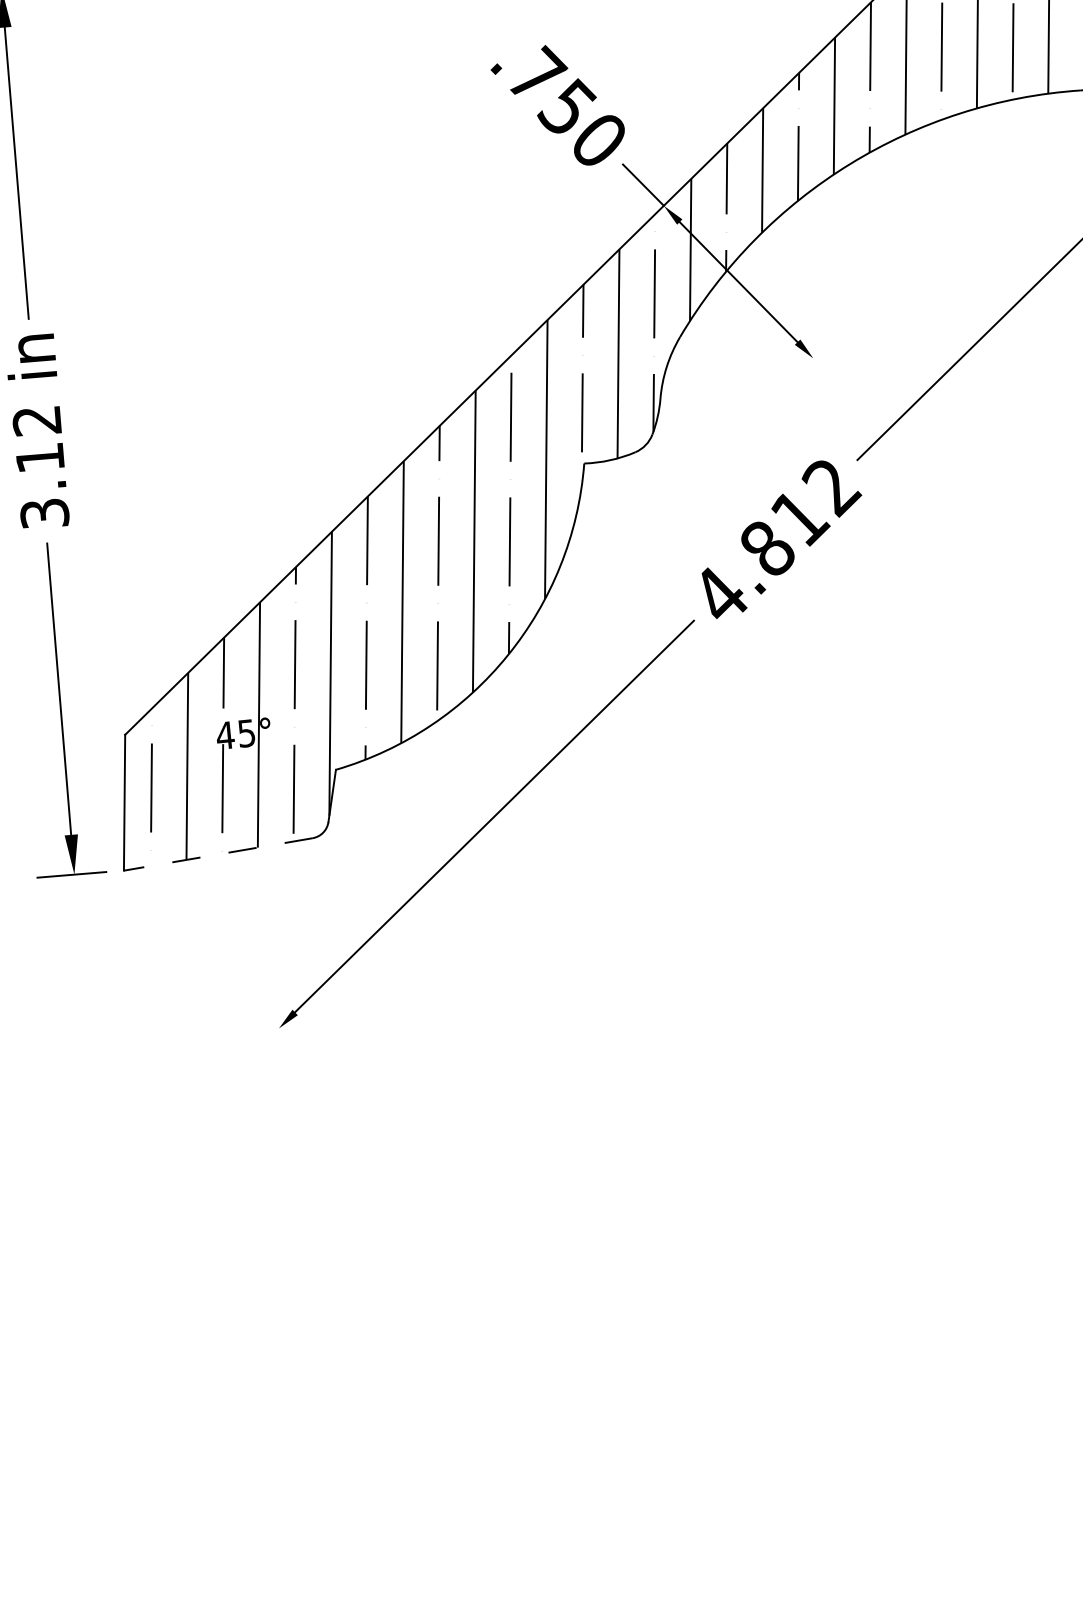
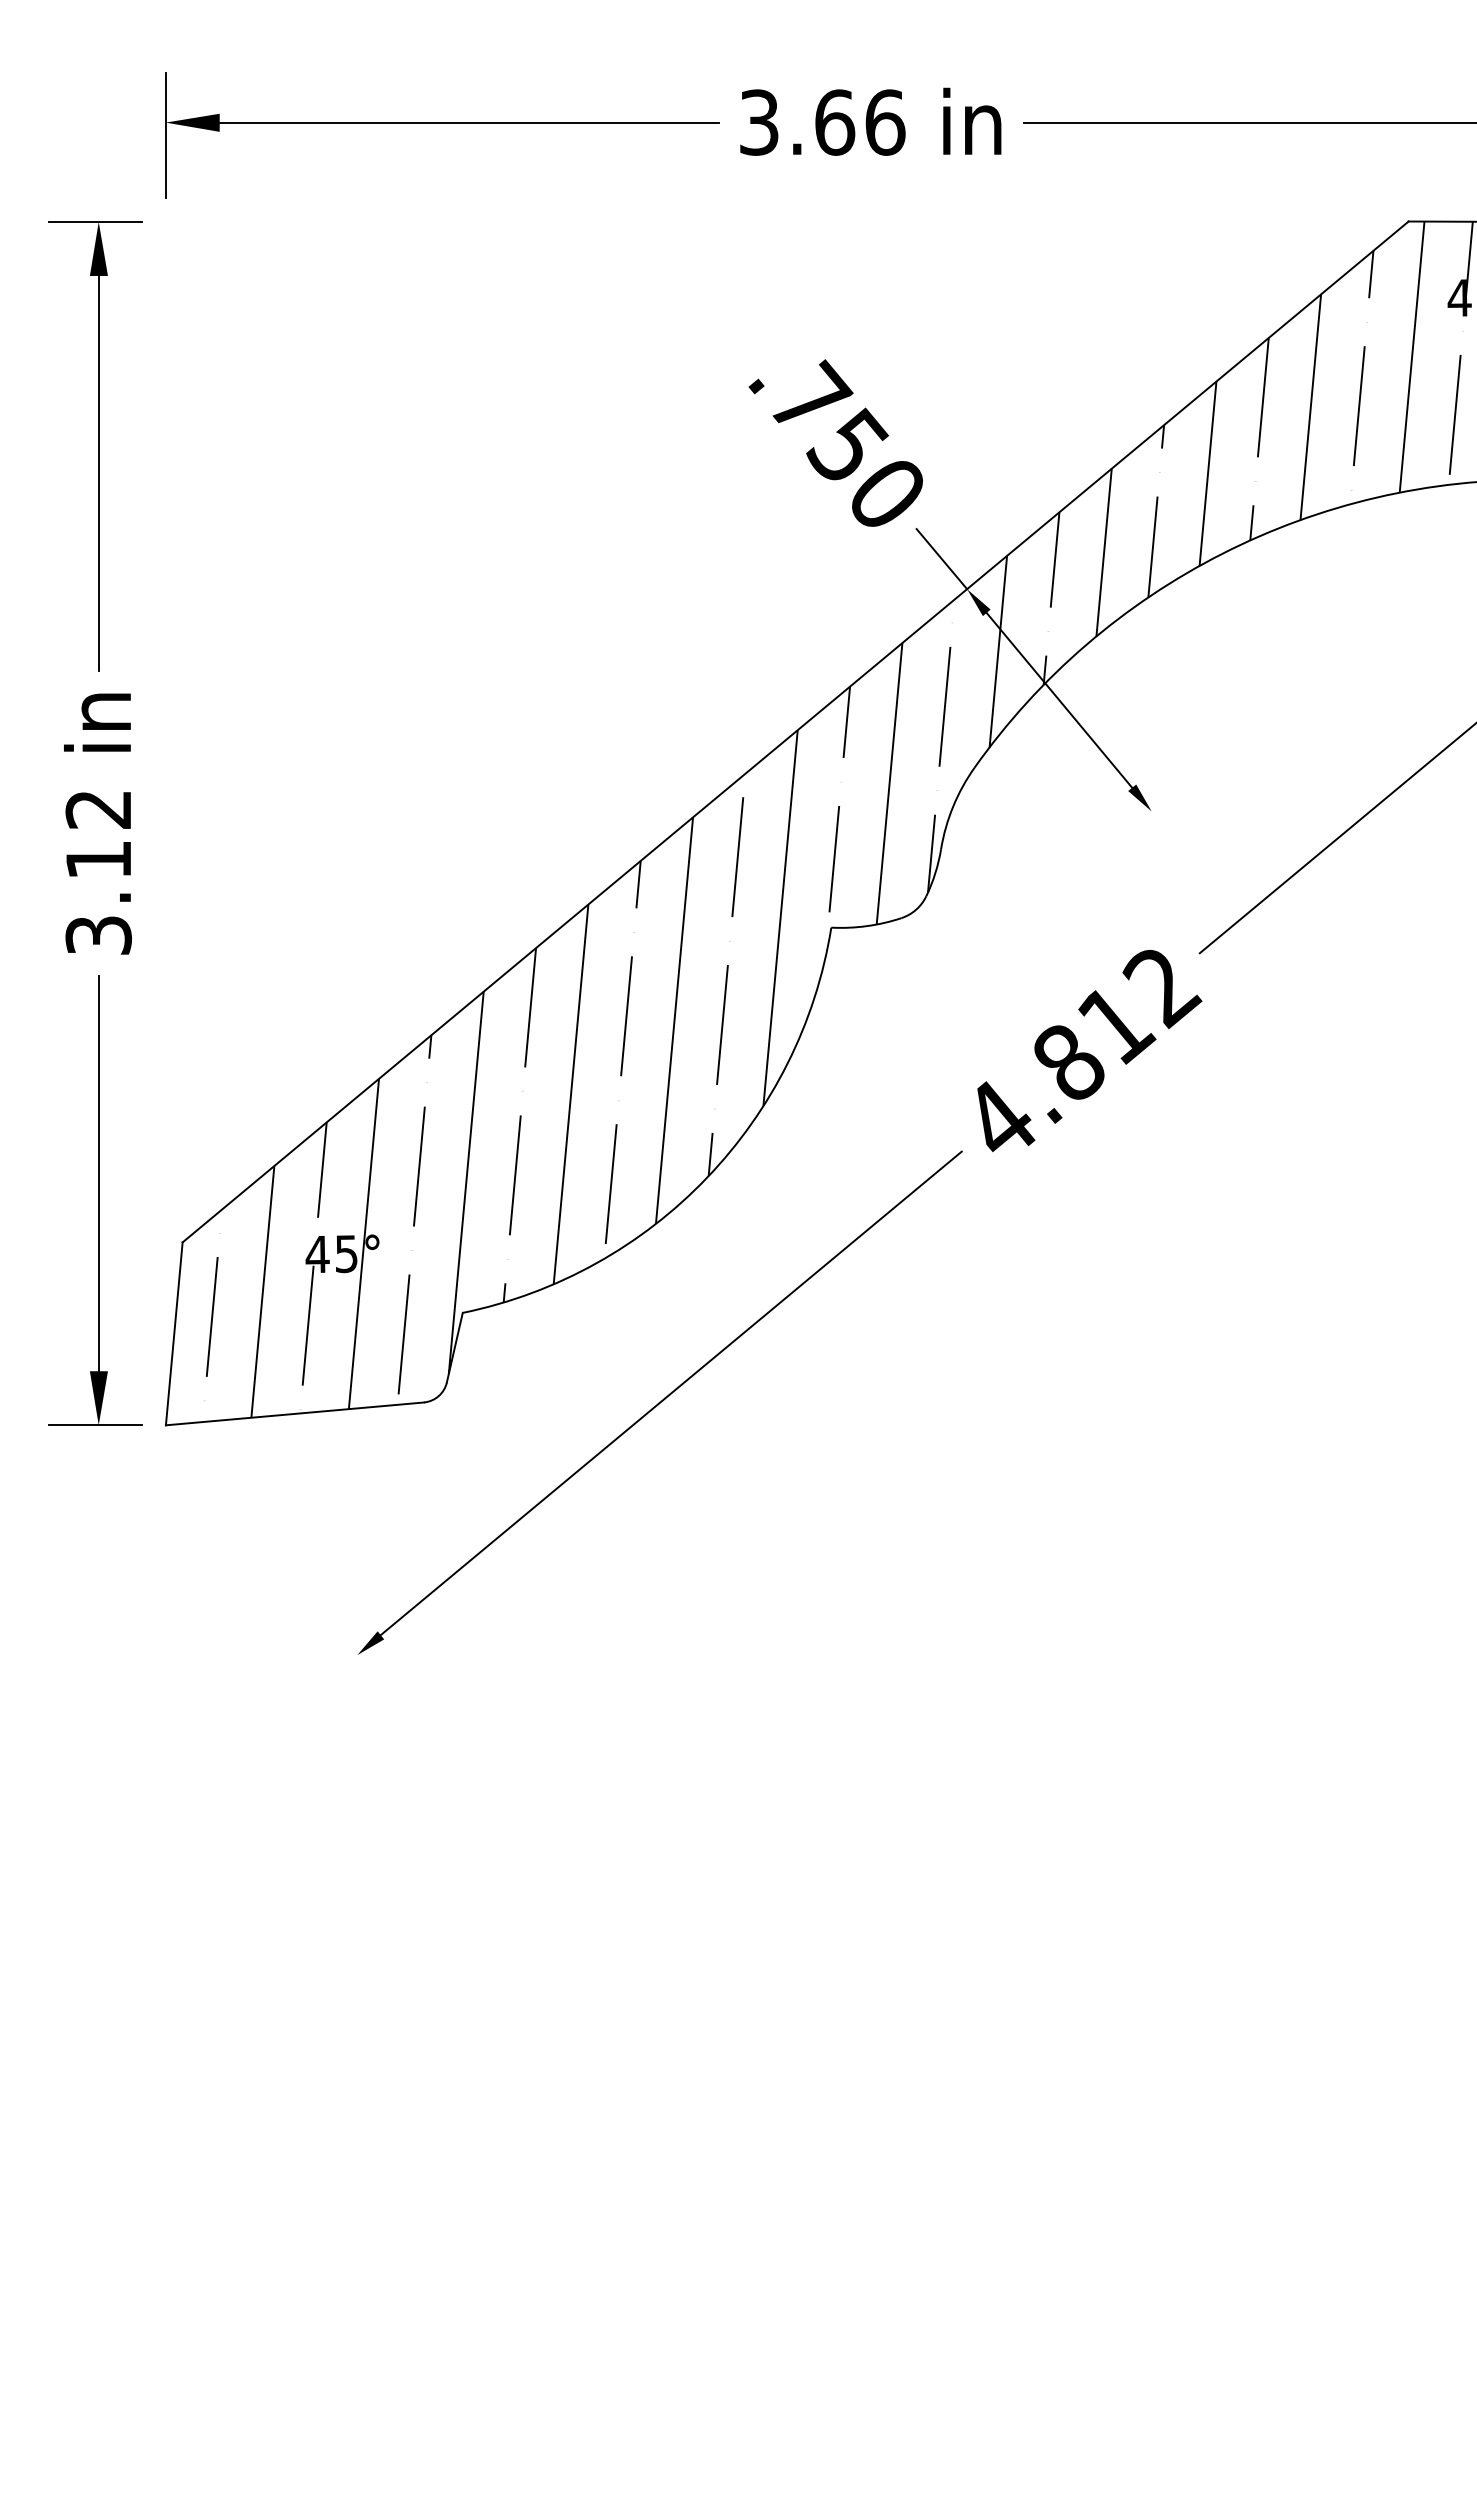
line: (218, 854) -> (294, 1413), dashed -> solid

